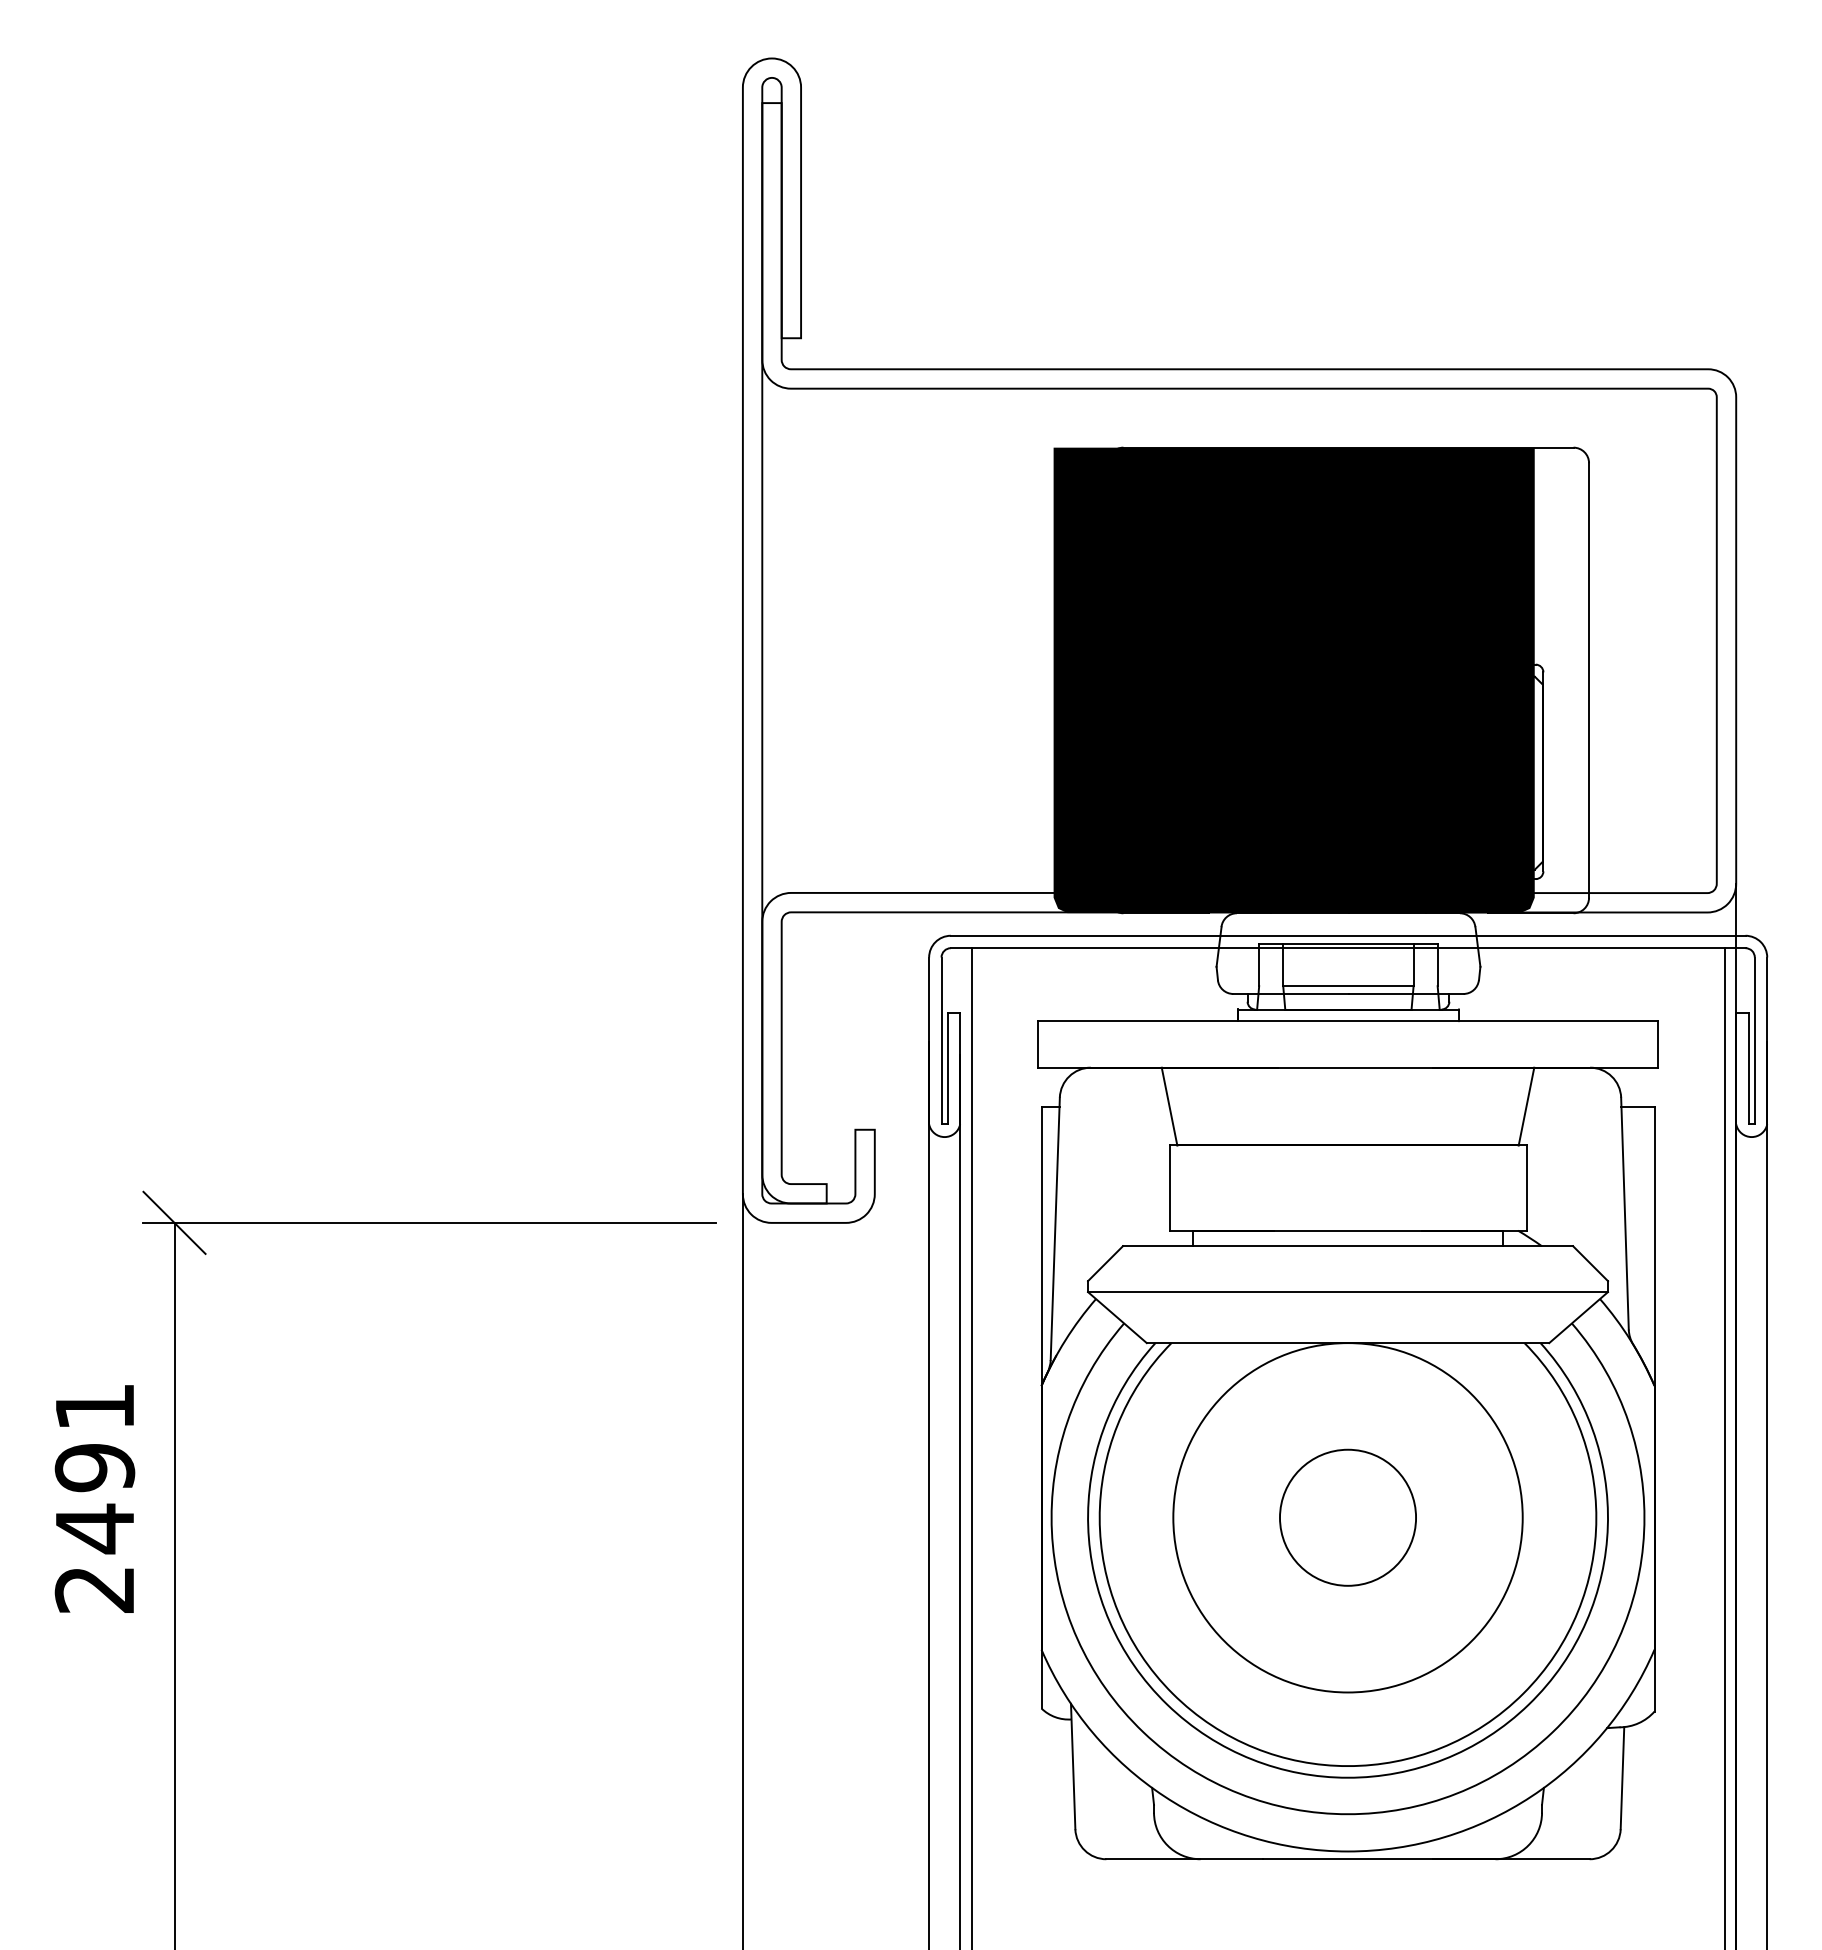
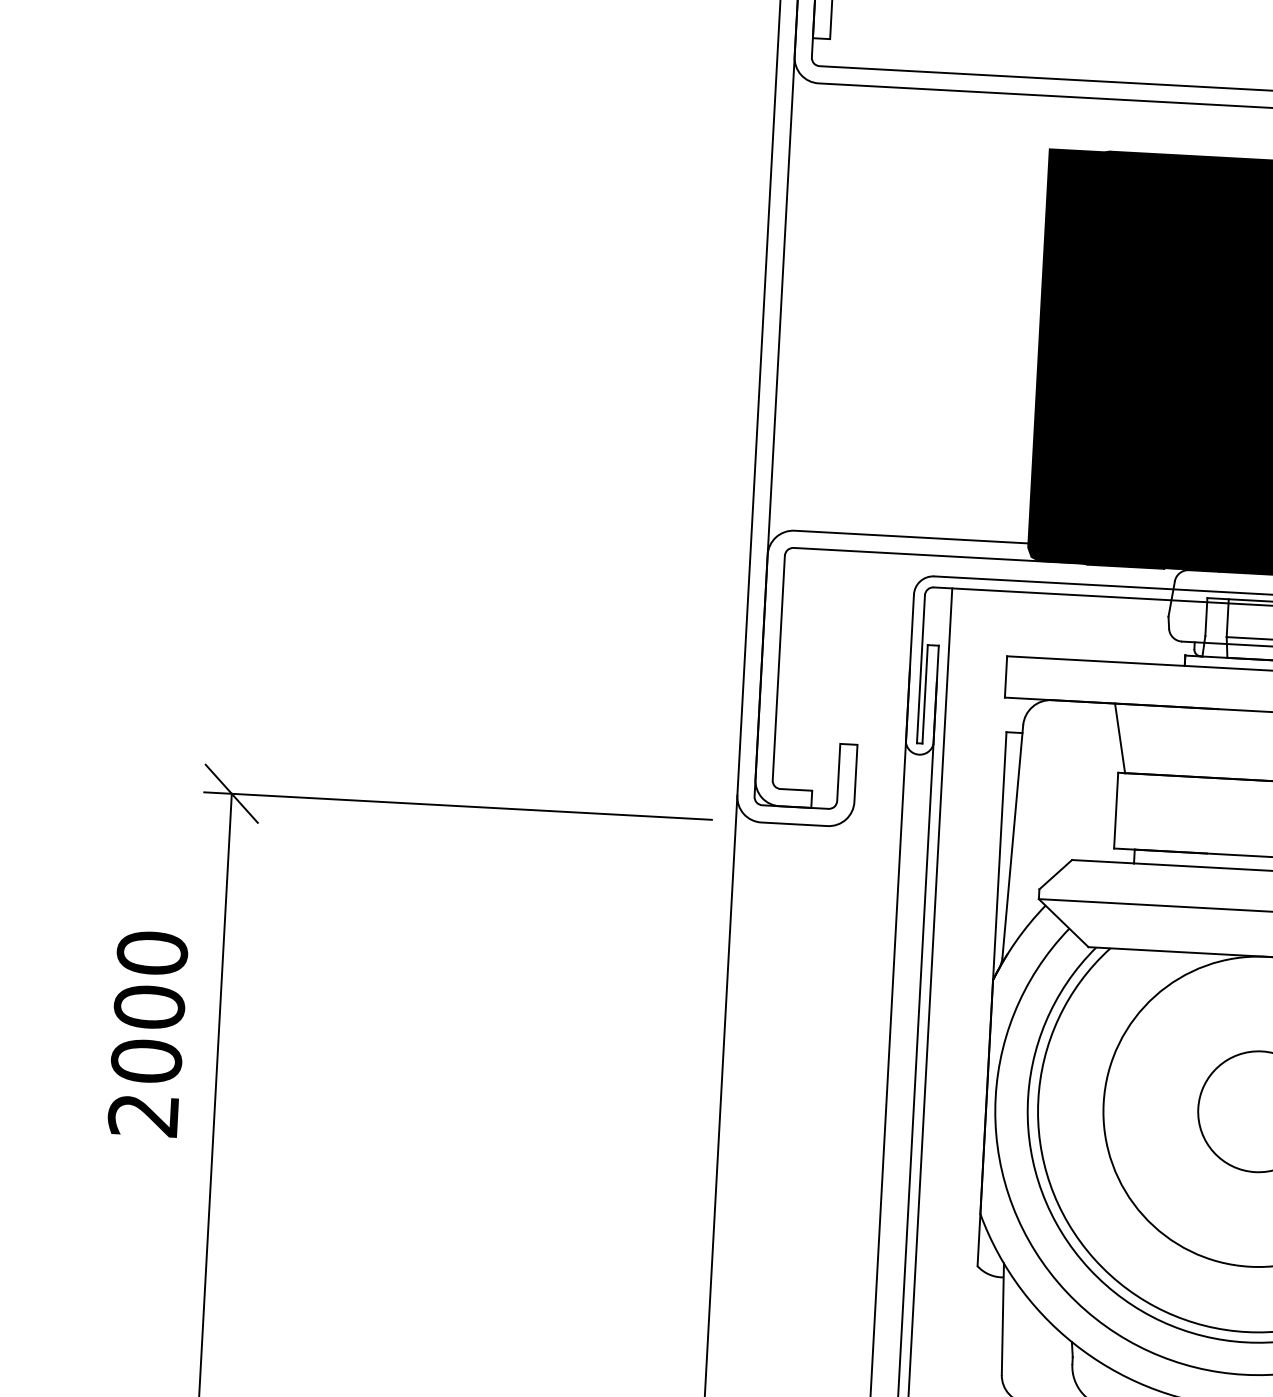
text: (94, 1468) -> (149, 1007), 2491 -> 2000

